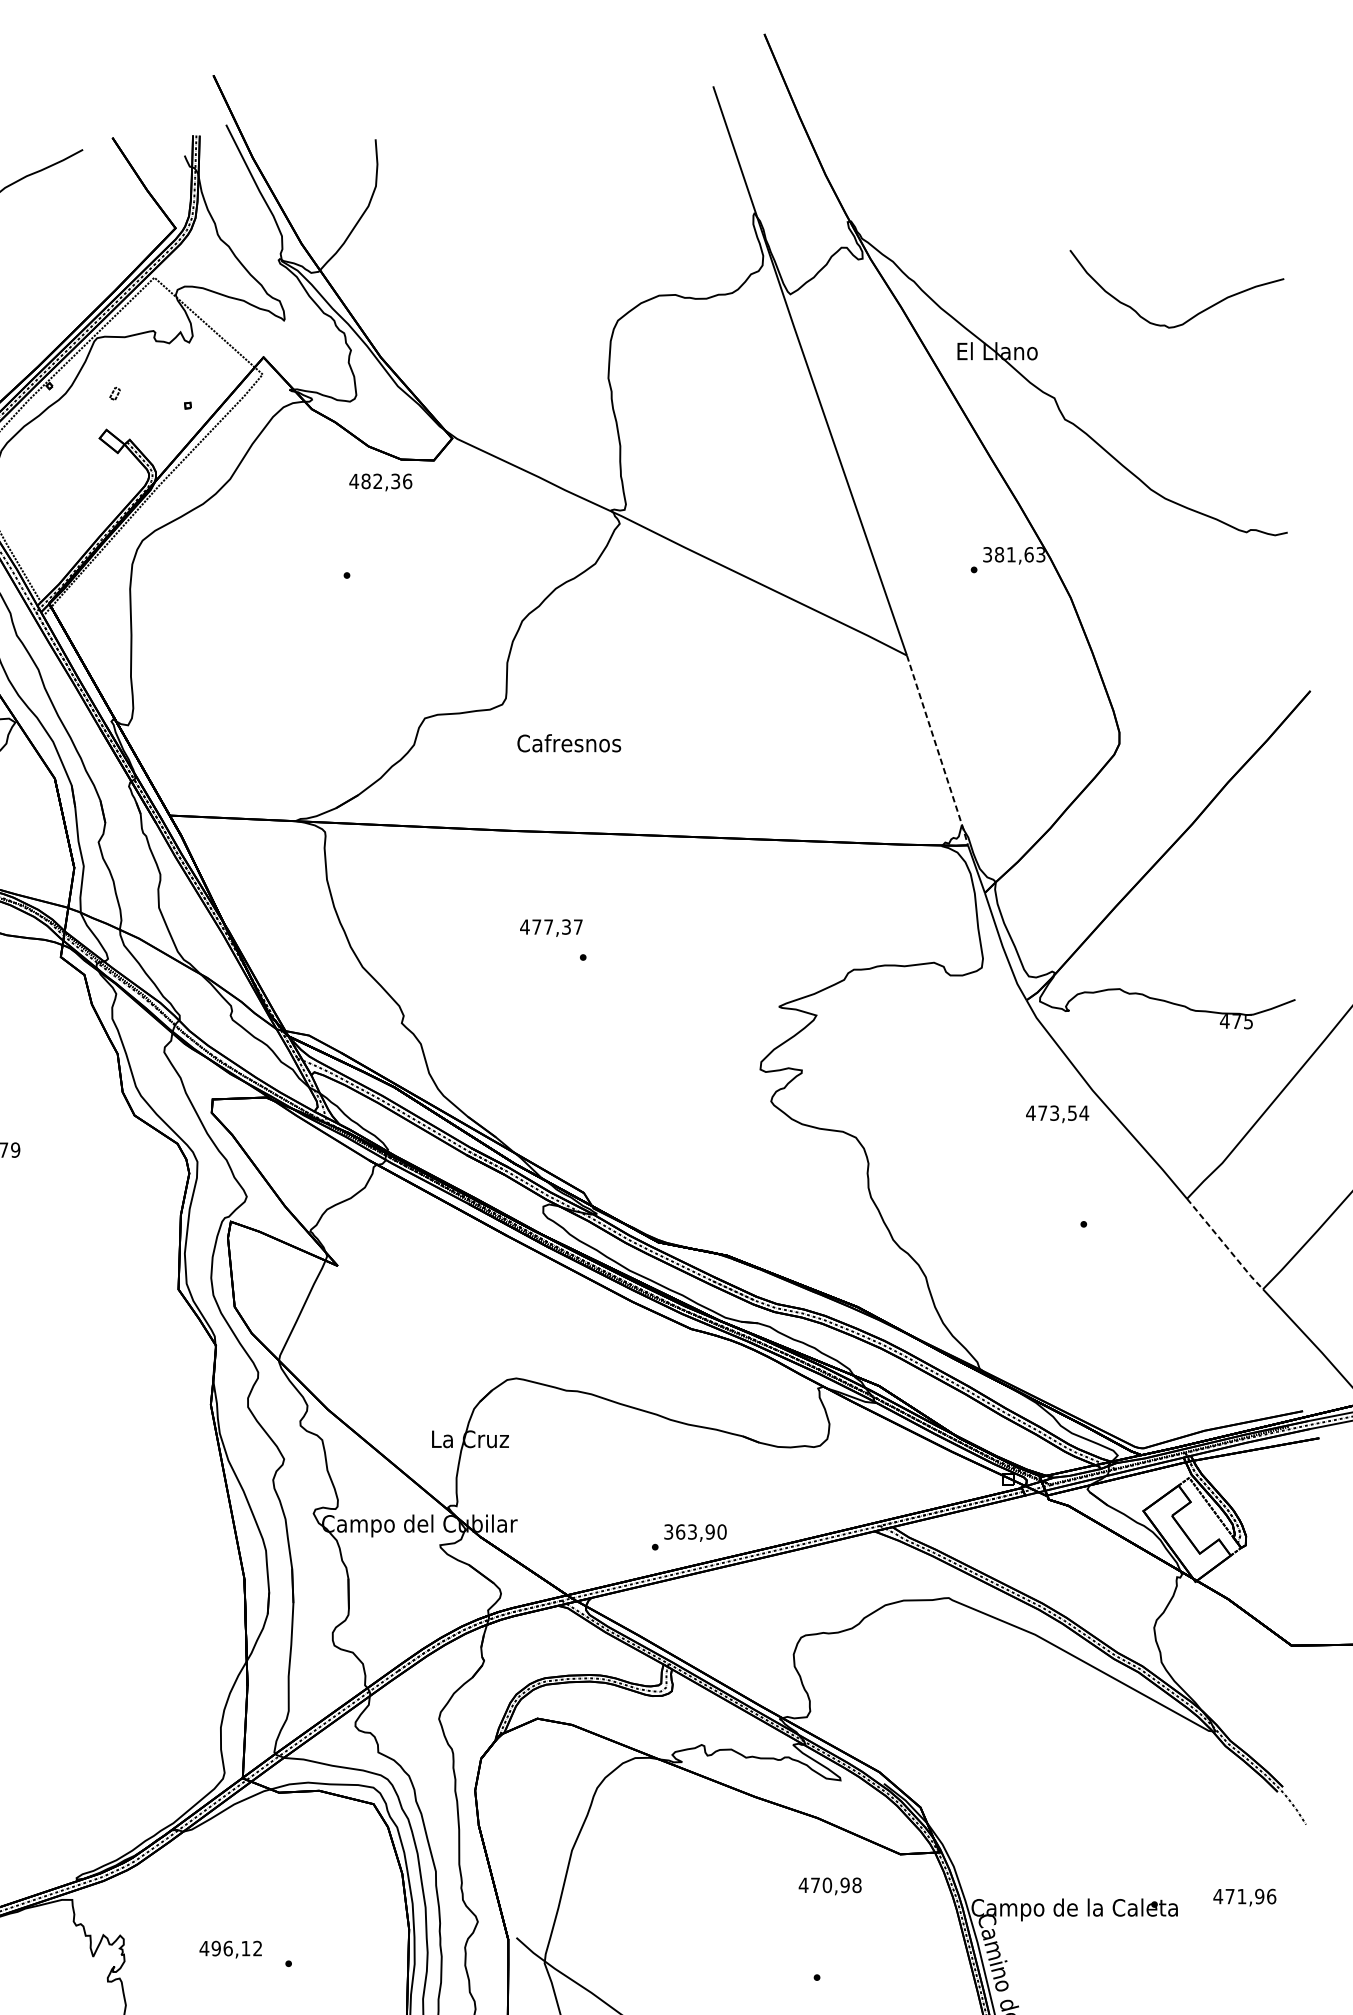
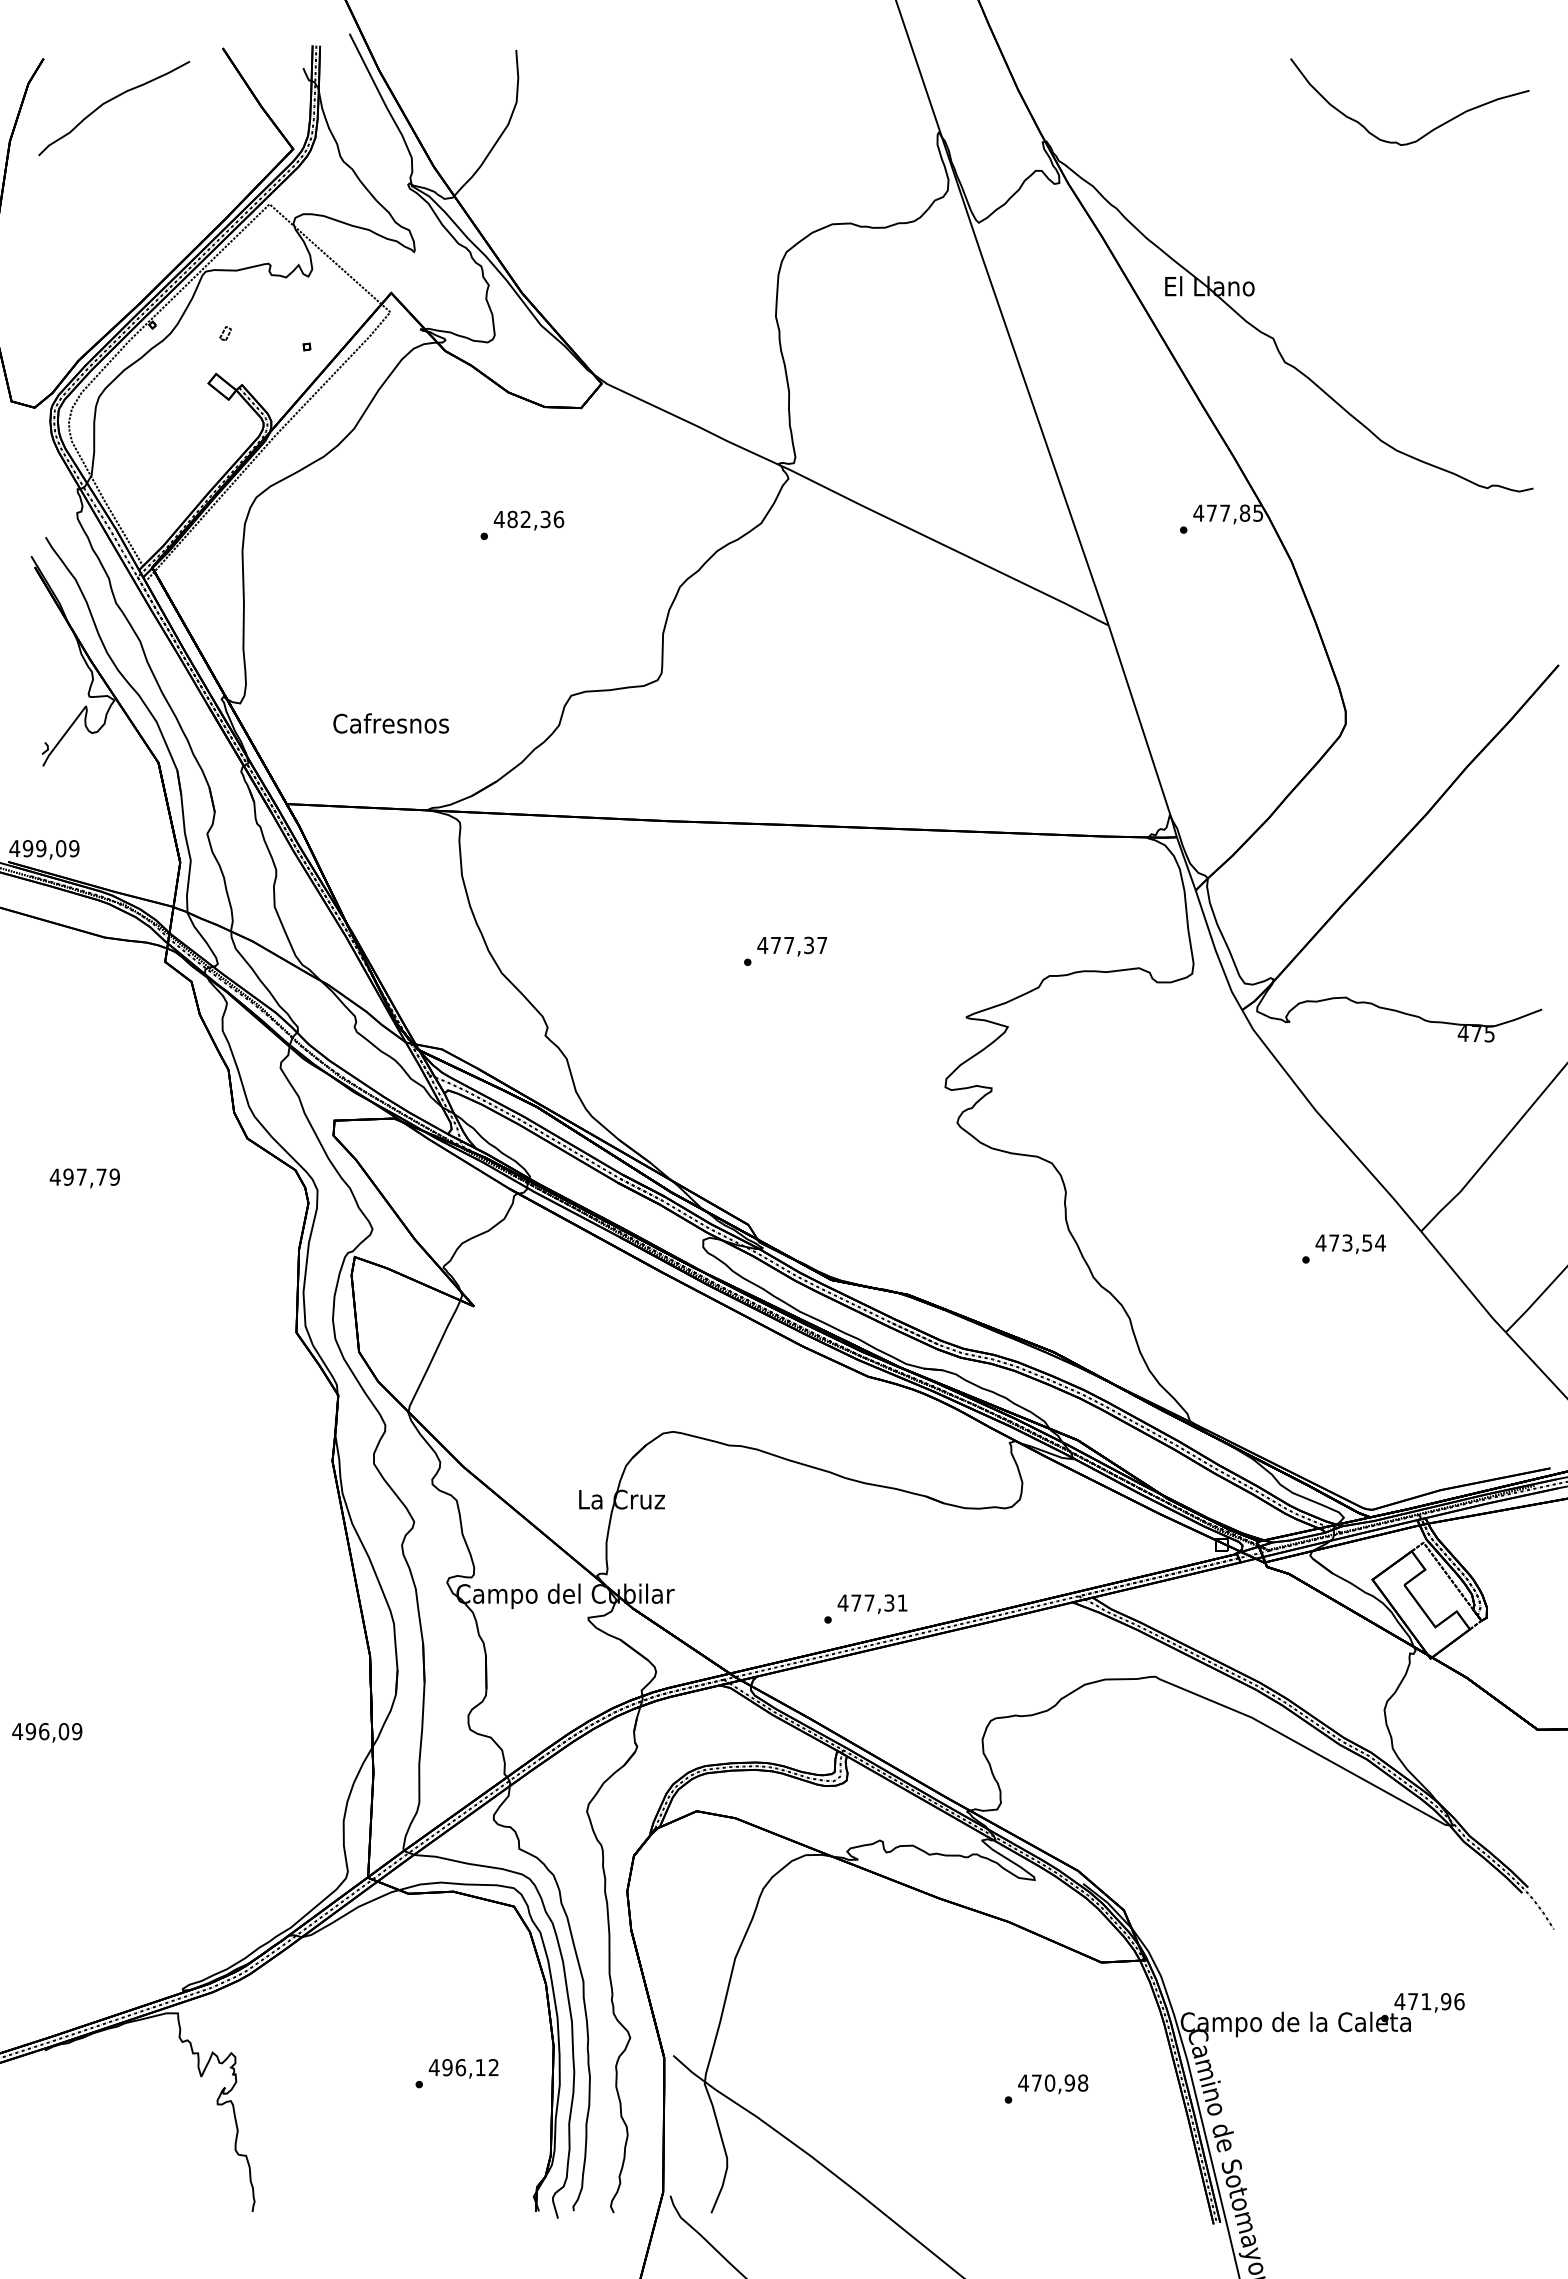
curve: (1195, 314) -> (1430, 130), moved
text: (380, 482) -> (528, 520), moved
text: (1014, 554) -> (1228, 512), 381,63 -> 477,85
text: (568, 743) -> (390, 723), moved
line: (938, 751) -> (1143, 732), dashed -> solid
text: (551, 928) -> (792, 946), moved
text: (1057, 1114) -> (1350, 1244), moved
line: (1225, 1245) -> (1463, 1283), dashed -> solid
text: (695, 1531) -> (872, 1602), 363,90 -> 477,31
text: (830, 1886) -> (1053, 2084), moved
text: (1244, 1897) -> (1429, 2002), moved
text: (230, 1949) -> (463, 2068), moved

